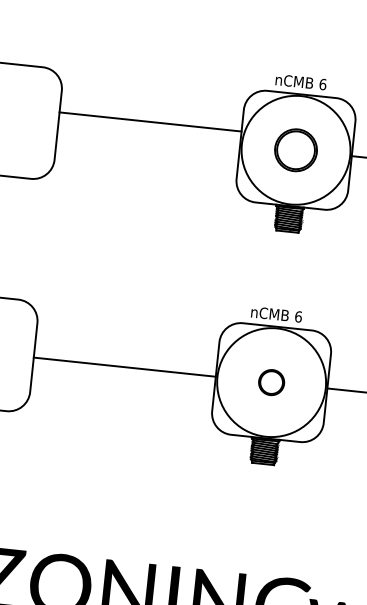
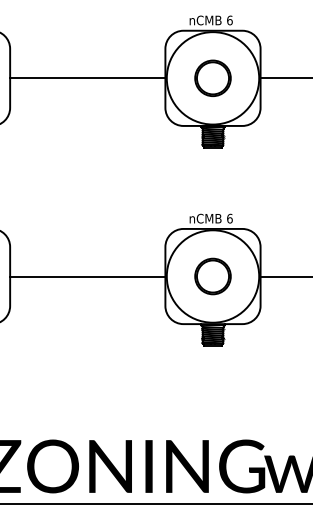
line: (150, 122) -> (87, 78), moved
part: (271, 382) -> (212, 276), size x1.67

